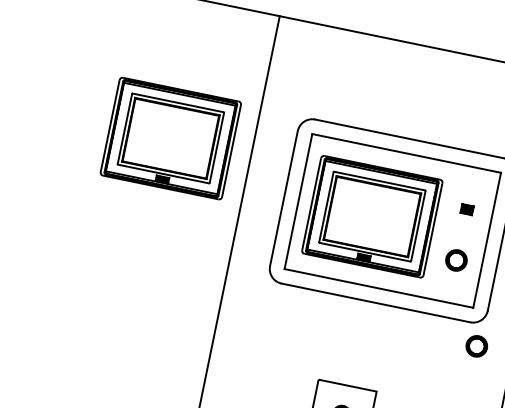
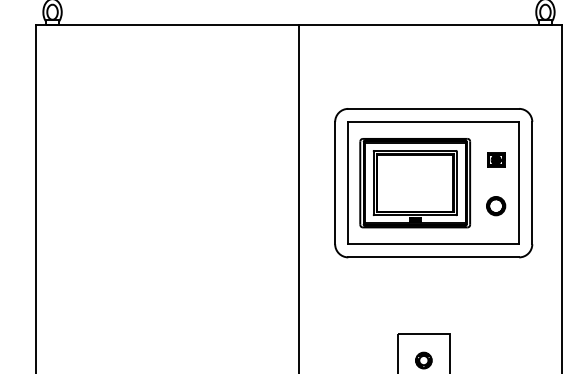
part: (170, 138) -> (225, 151), removed
part: (467, 209) -> (496, 159), size x1.67
part: (477, 346) -> (529, 277), removed

